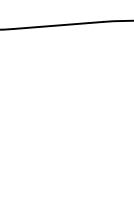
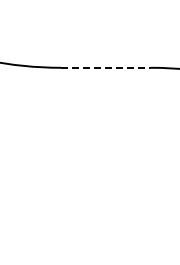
line: (59, 25) -> (106, 67), solid -> dashed

